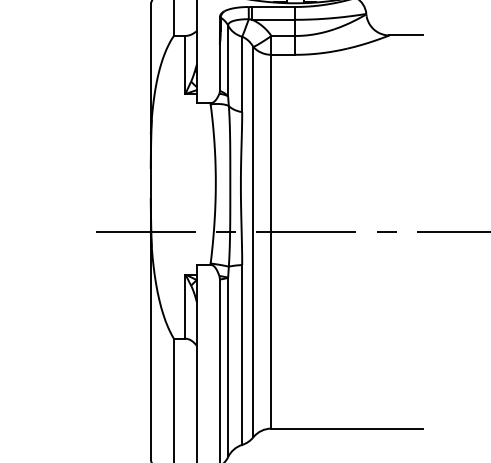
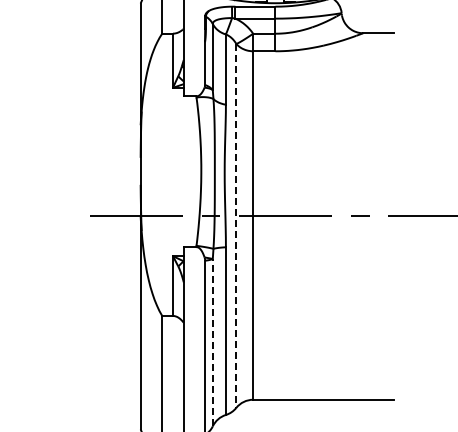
line: (253, 241) -> (236, 225), solid -> dashed
line: (227, 367) -> (212, 342), solid -> dashed

